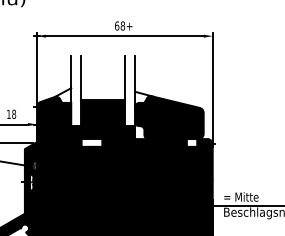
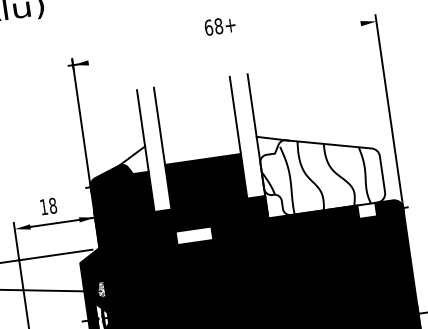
line: (124, 36) -> (224, 43), removed
fill: (169, 117) -> (321, 172), removed

